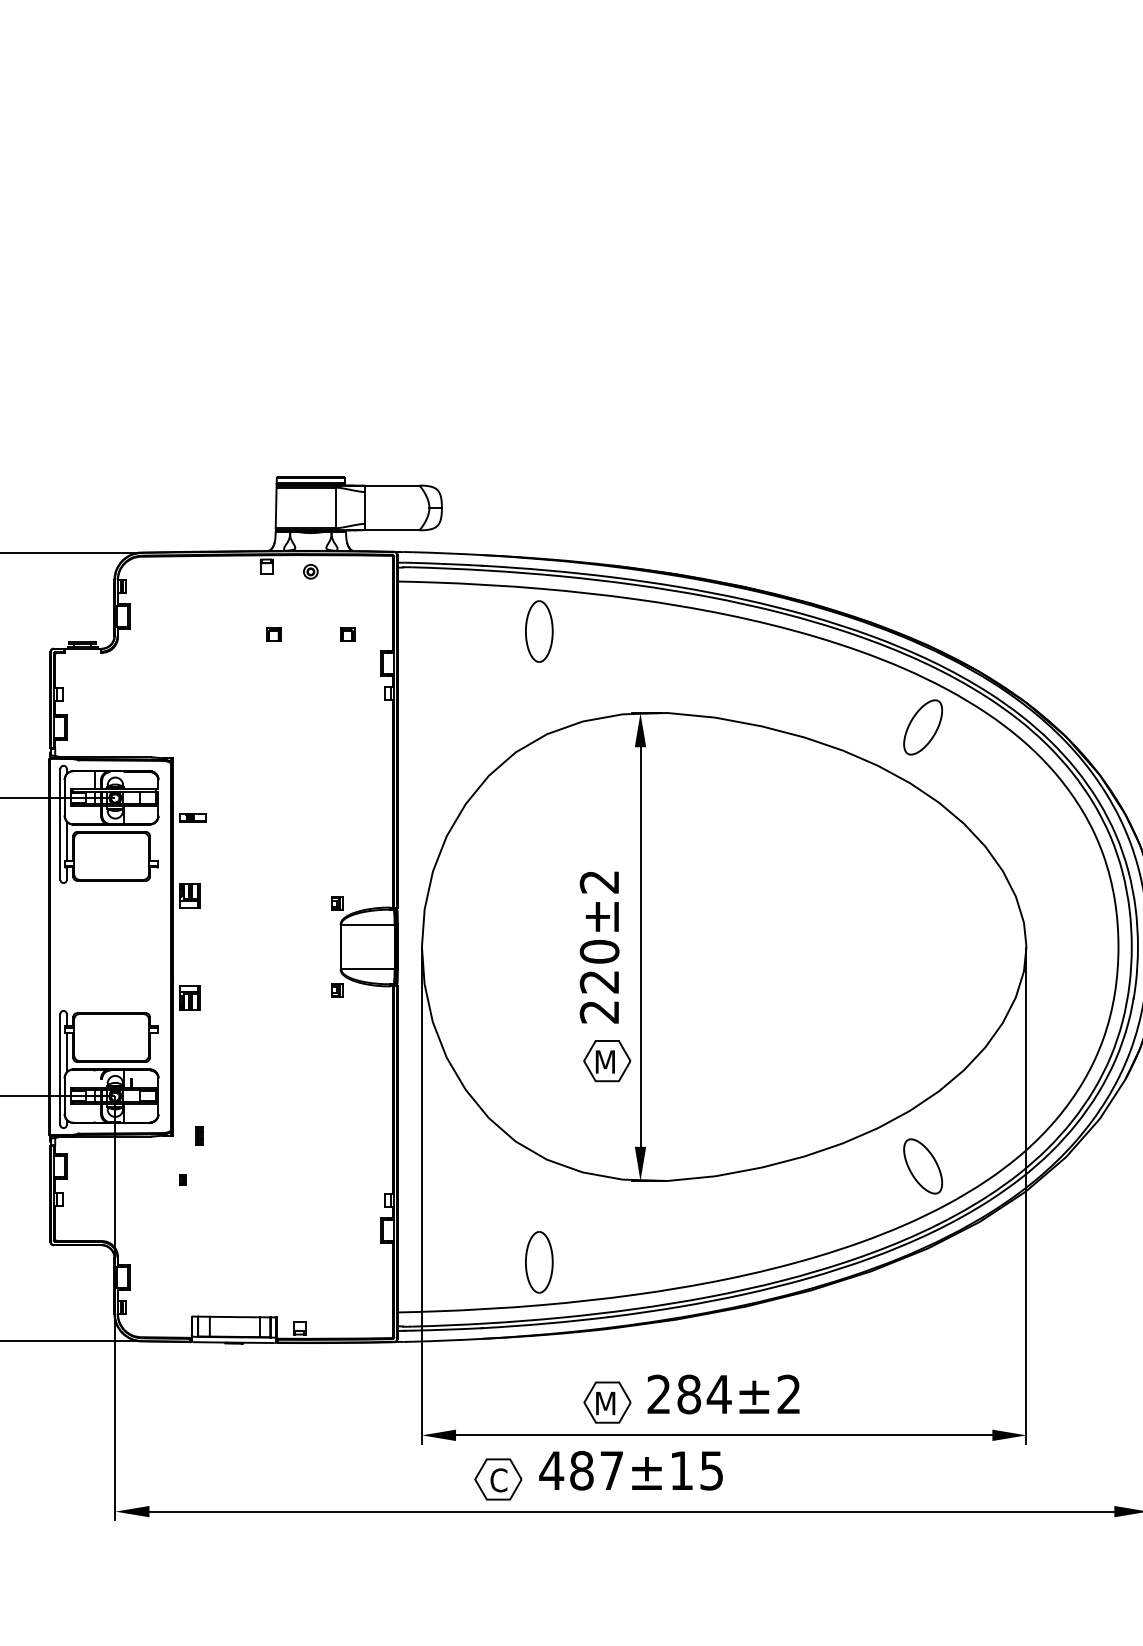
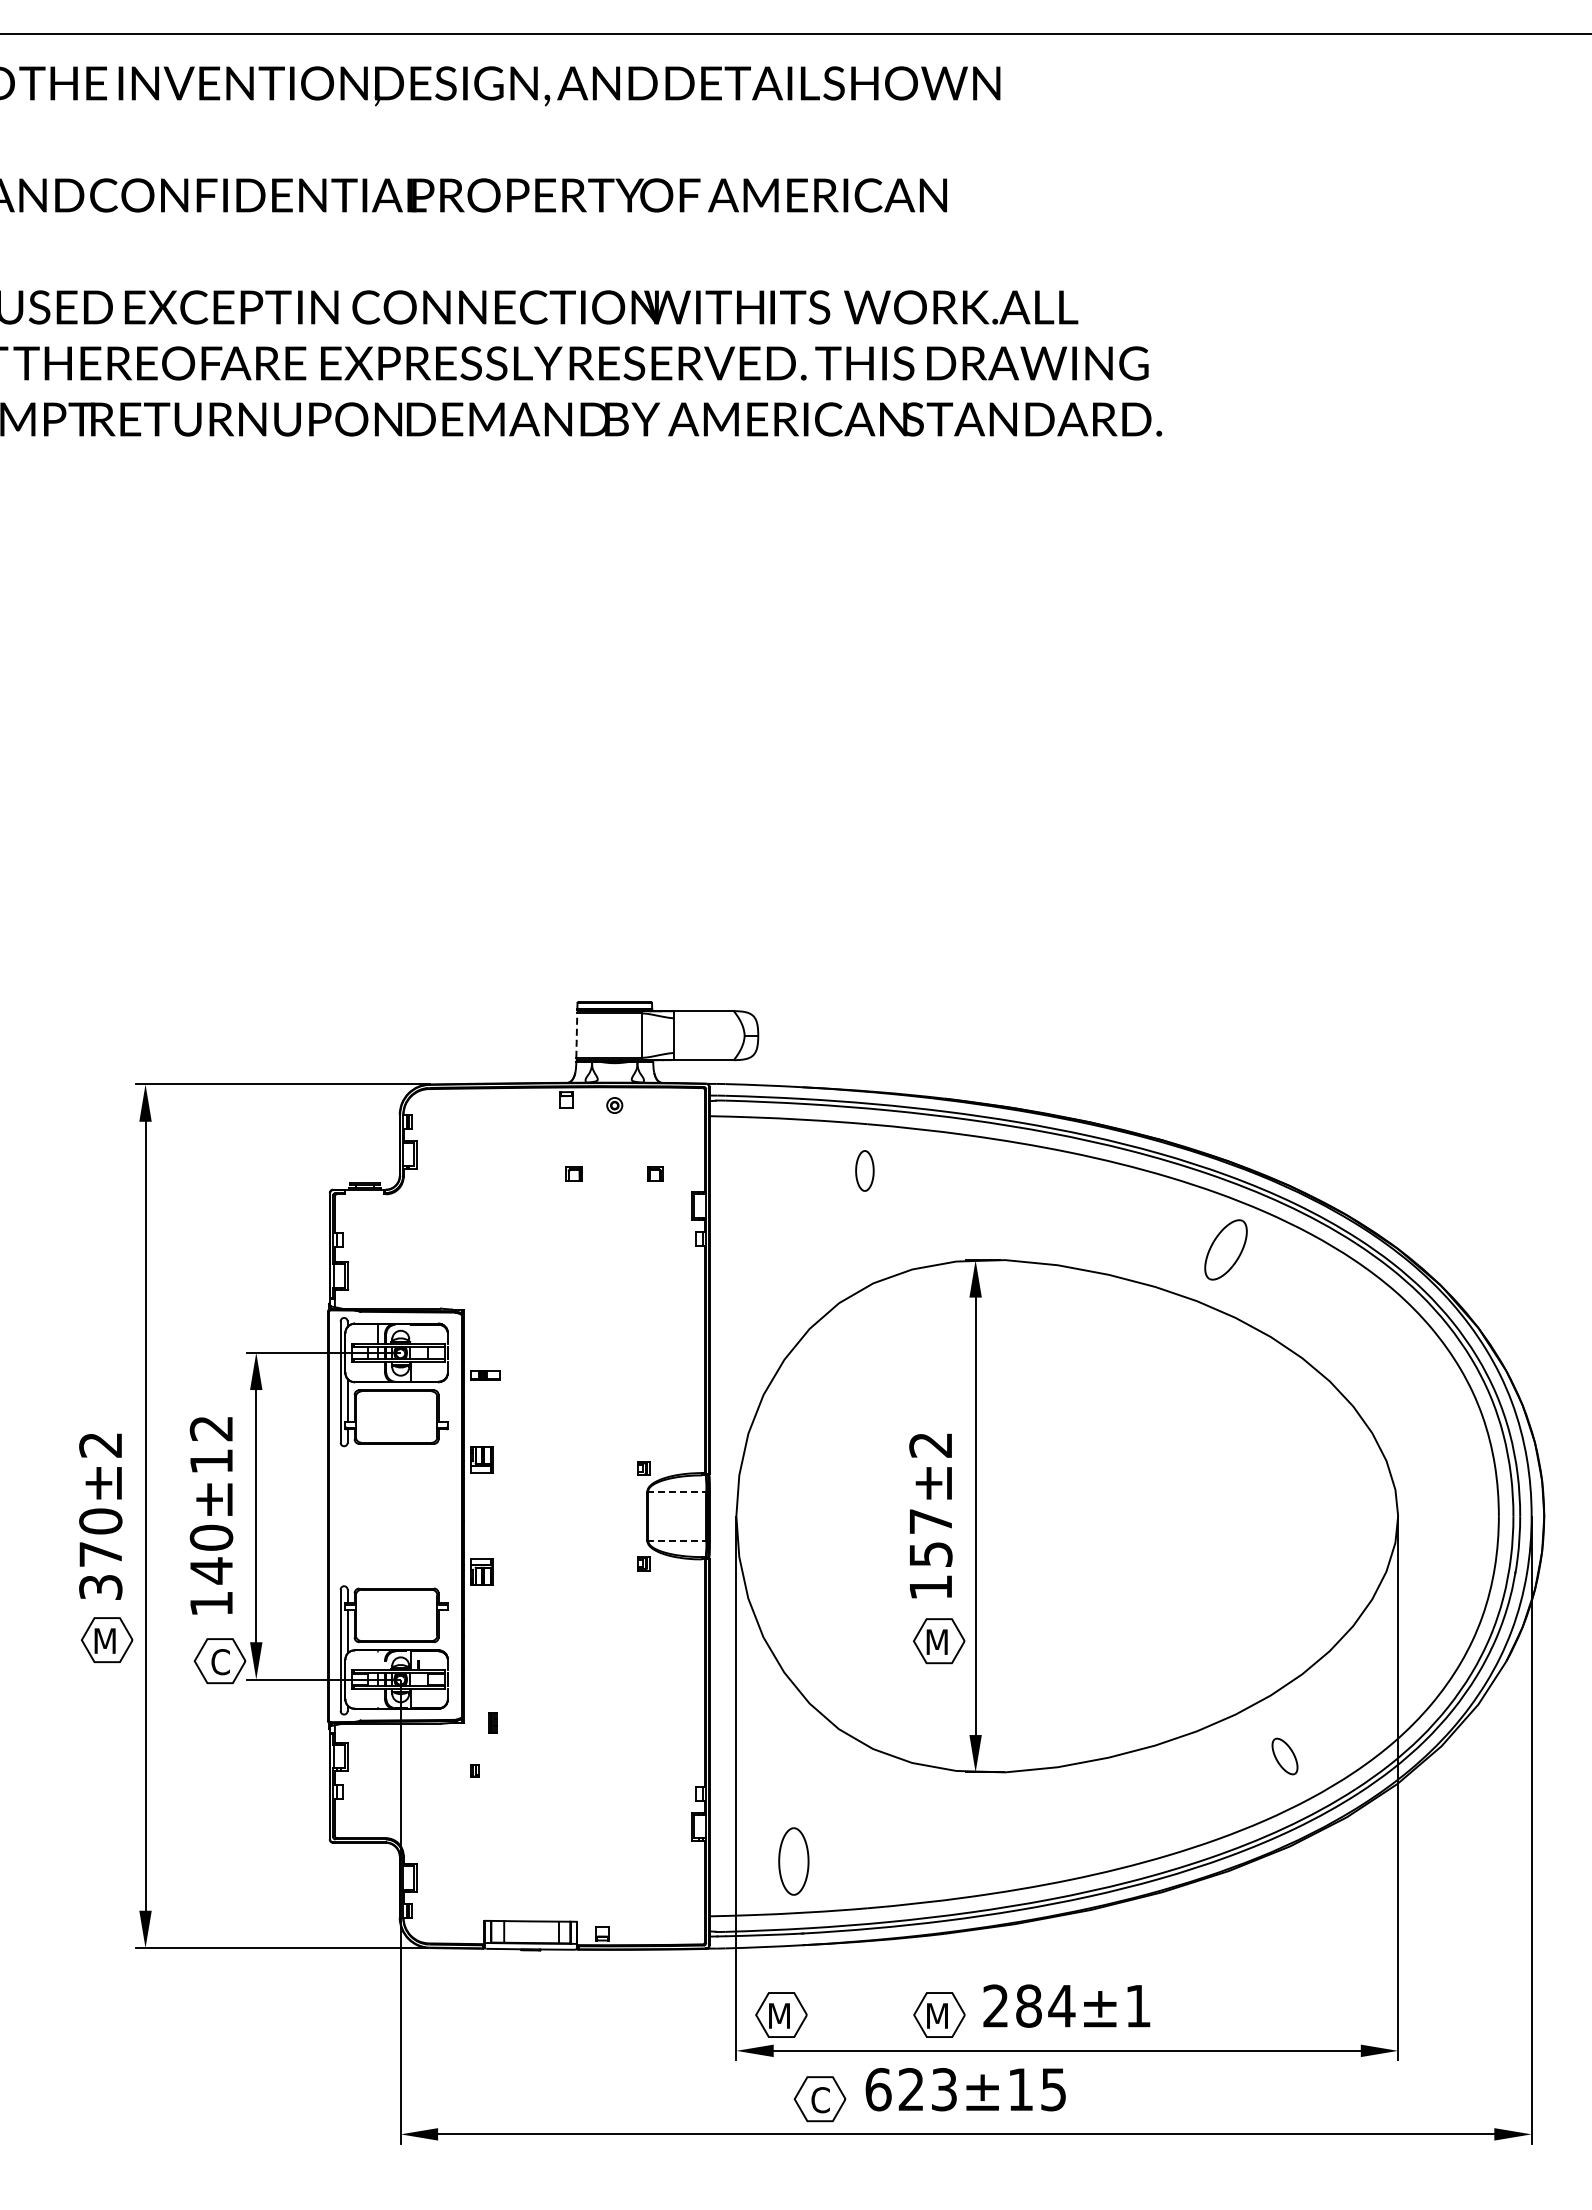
line: (275, 507) -> (576, 1035), solid -> dashed
part: (538, 631) -> (864, 1170), size x0.6
part: (922, 727) -> (1225, 1249), moved
line: (367, 924) -> (676, 1491), solid -> dashed
line: (367, 969) -> (676, 1540), solid -> dashed
text: (599, 981) -> (930, 1554), 220±2 -> 157±2
part: (922, 1166) -> (1284, 1756), size x0.6
part: (538, 1262) -> (793, 1861), moved
text: (788, 1393) -> (1137, 2005), 284±2 -> 284±1
part: (463, 1402) -> (781, 2014), added
text: (581, 1470) -> (910, 2089), 487±15 -> 623±15

